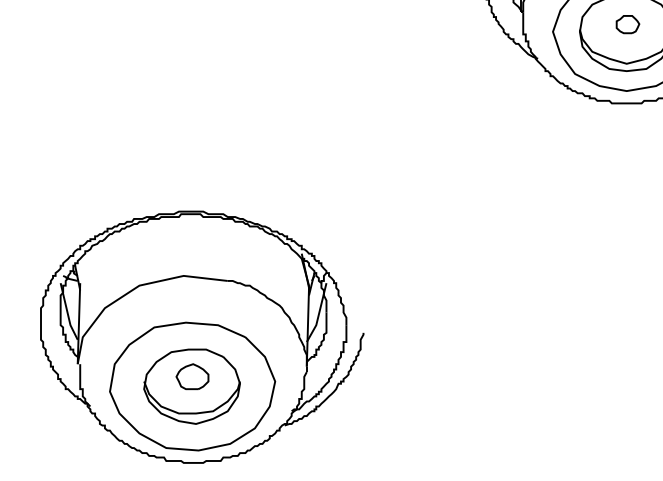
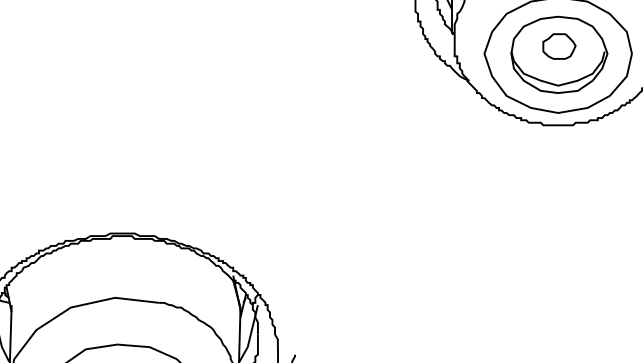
part: (627, 24) -> (558, 46), size x1.43

